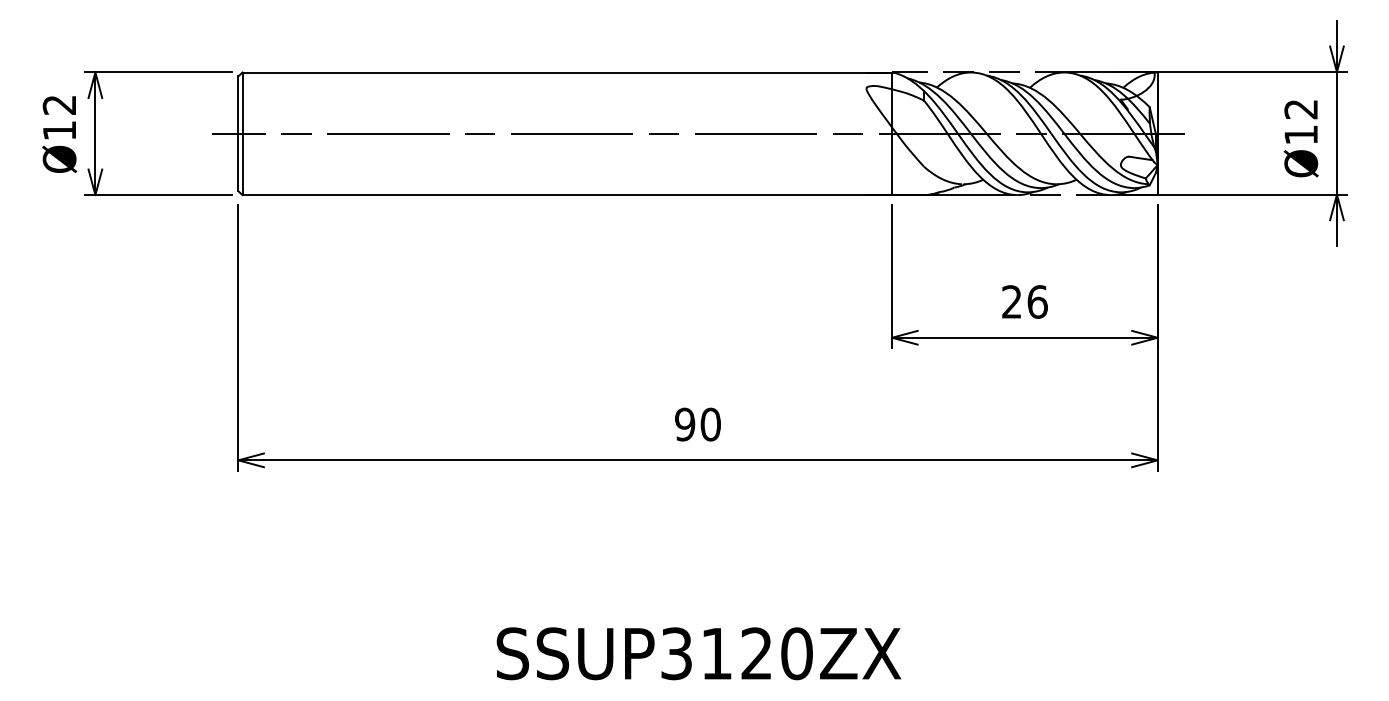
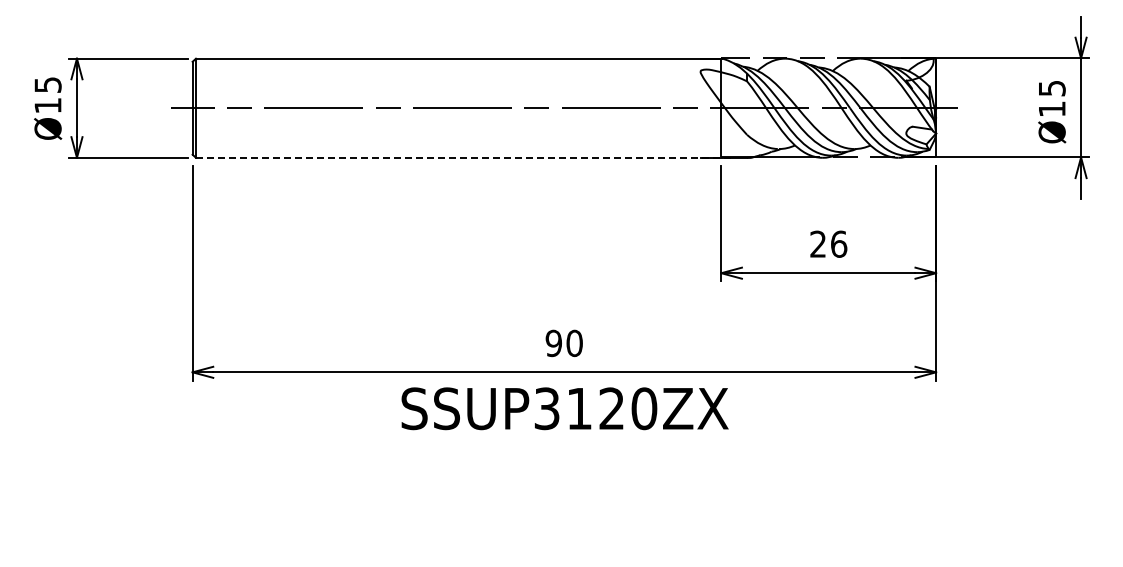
text: (58, 104) -> (47, 84), Ø12 -> Ø15
text: (1300, 109) -> (1051, 88), Ø12 -> Ø15
line: (574, 194) -> (464, 157), solid -> dashed
text: (698, 653) -> (564, 408), moved

